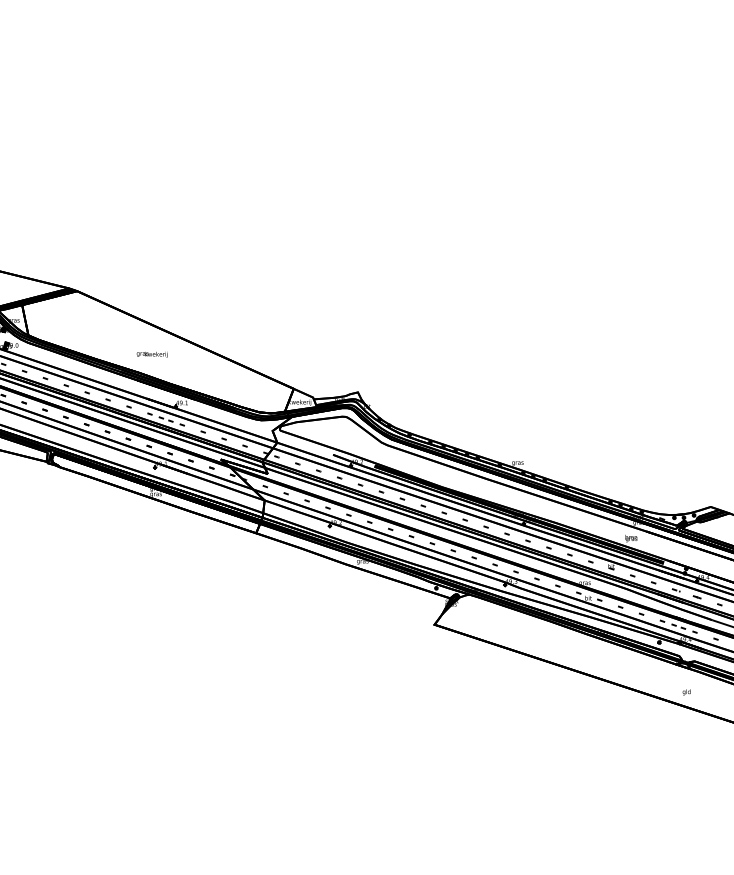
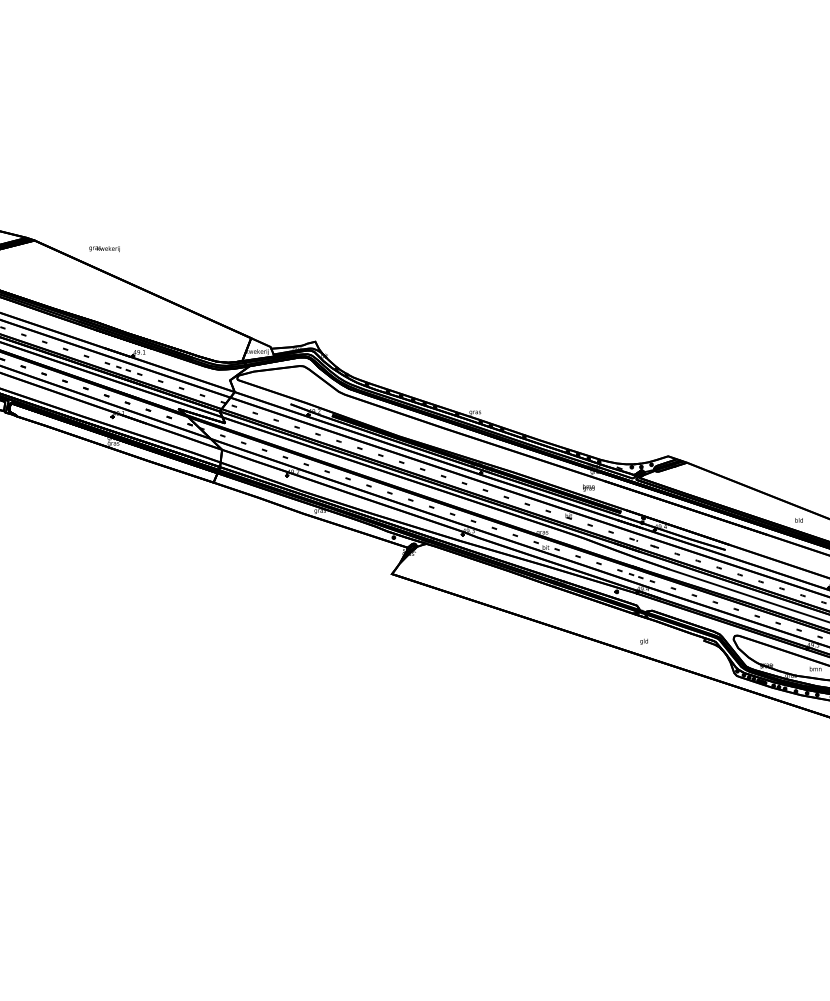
text: (152, 354) -> (104, 248), moved

